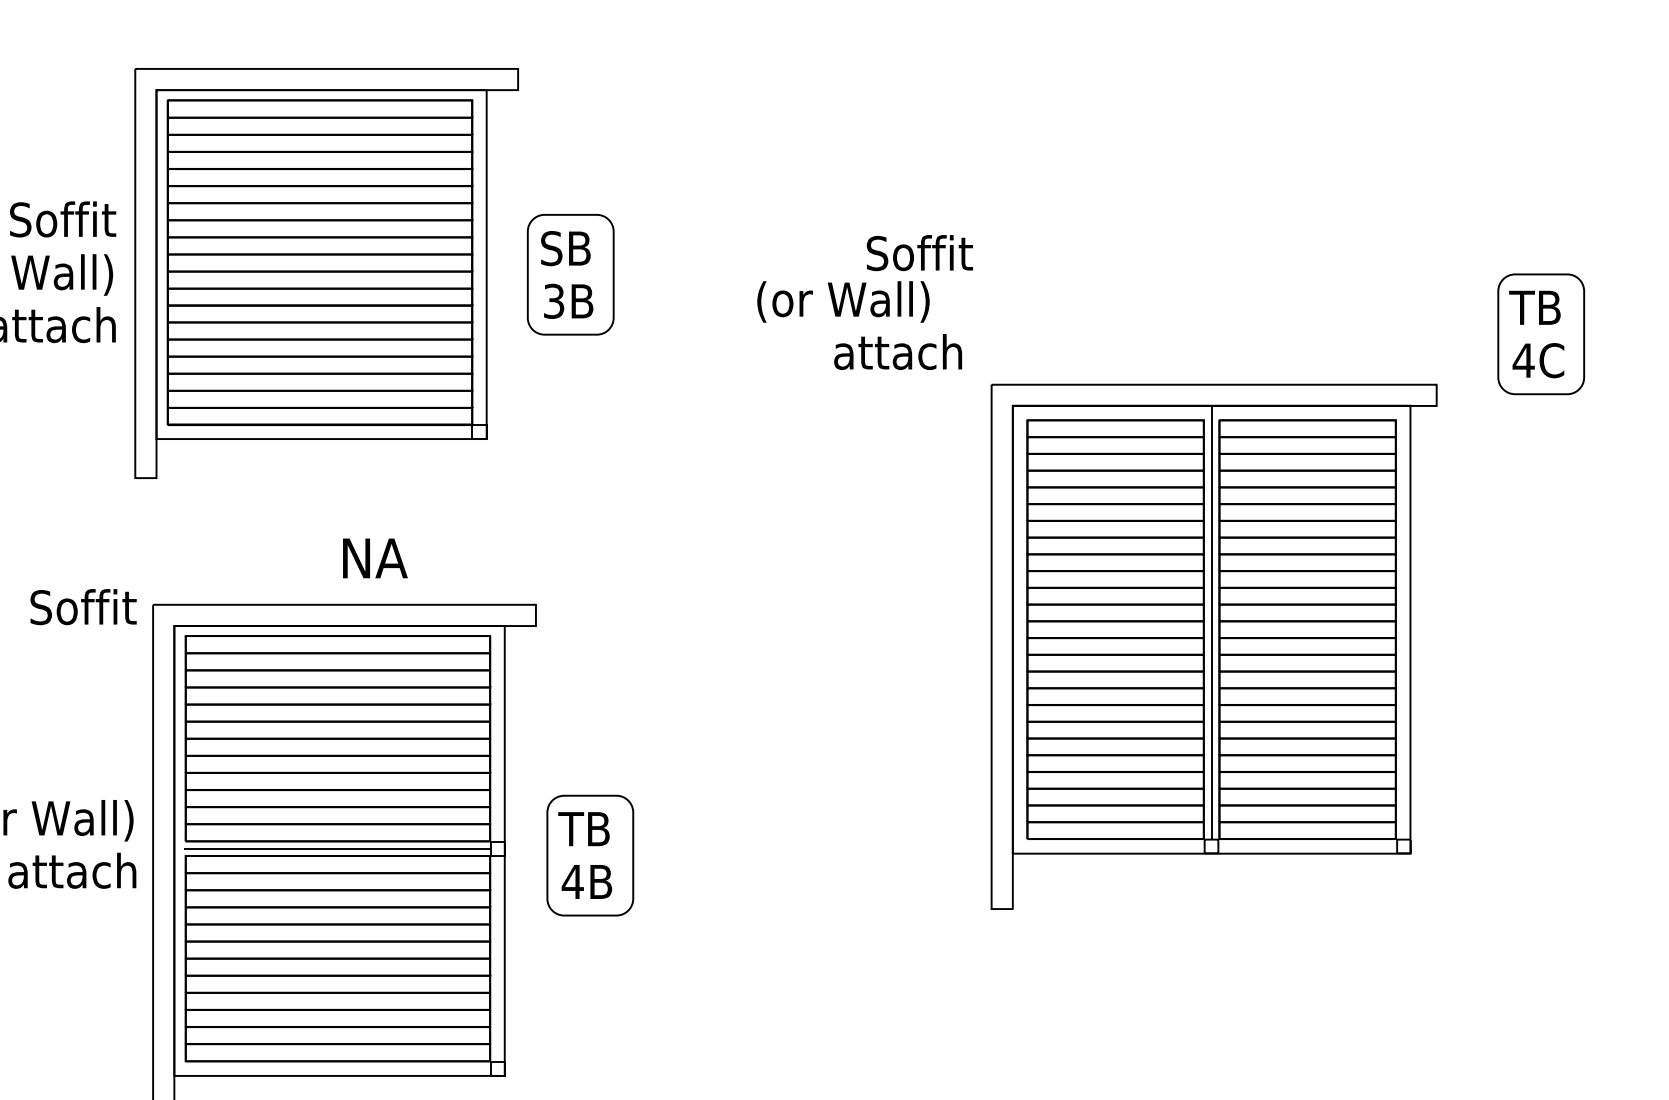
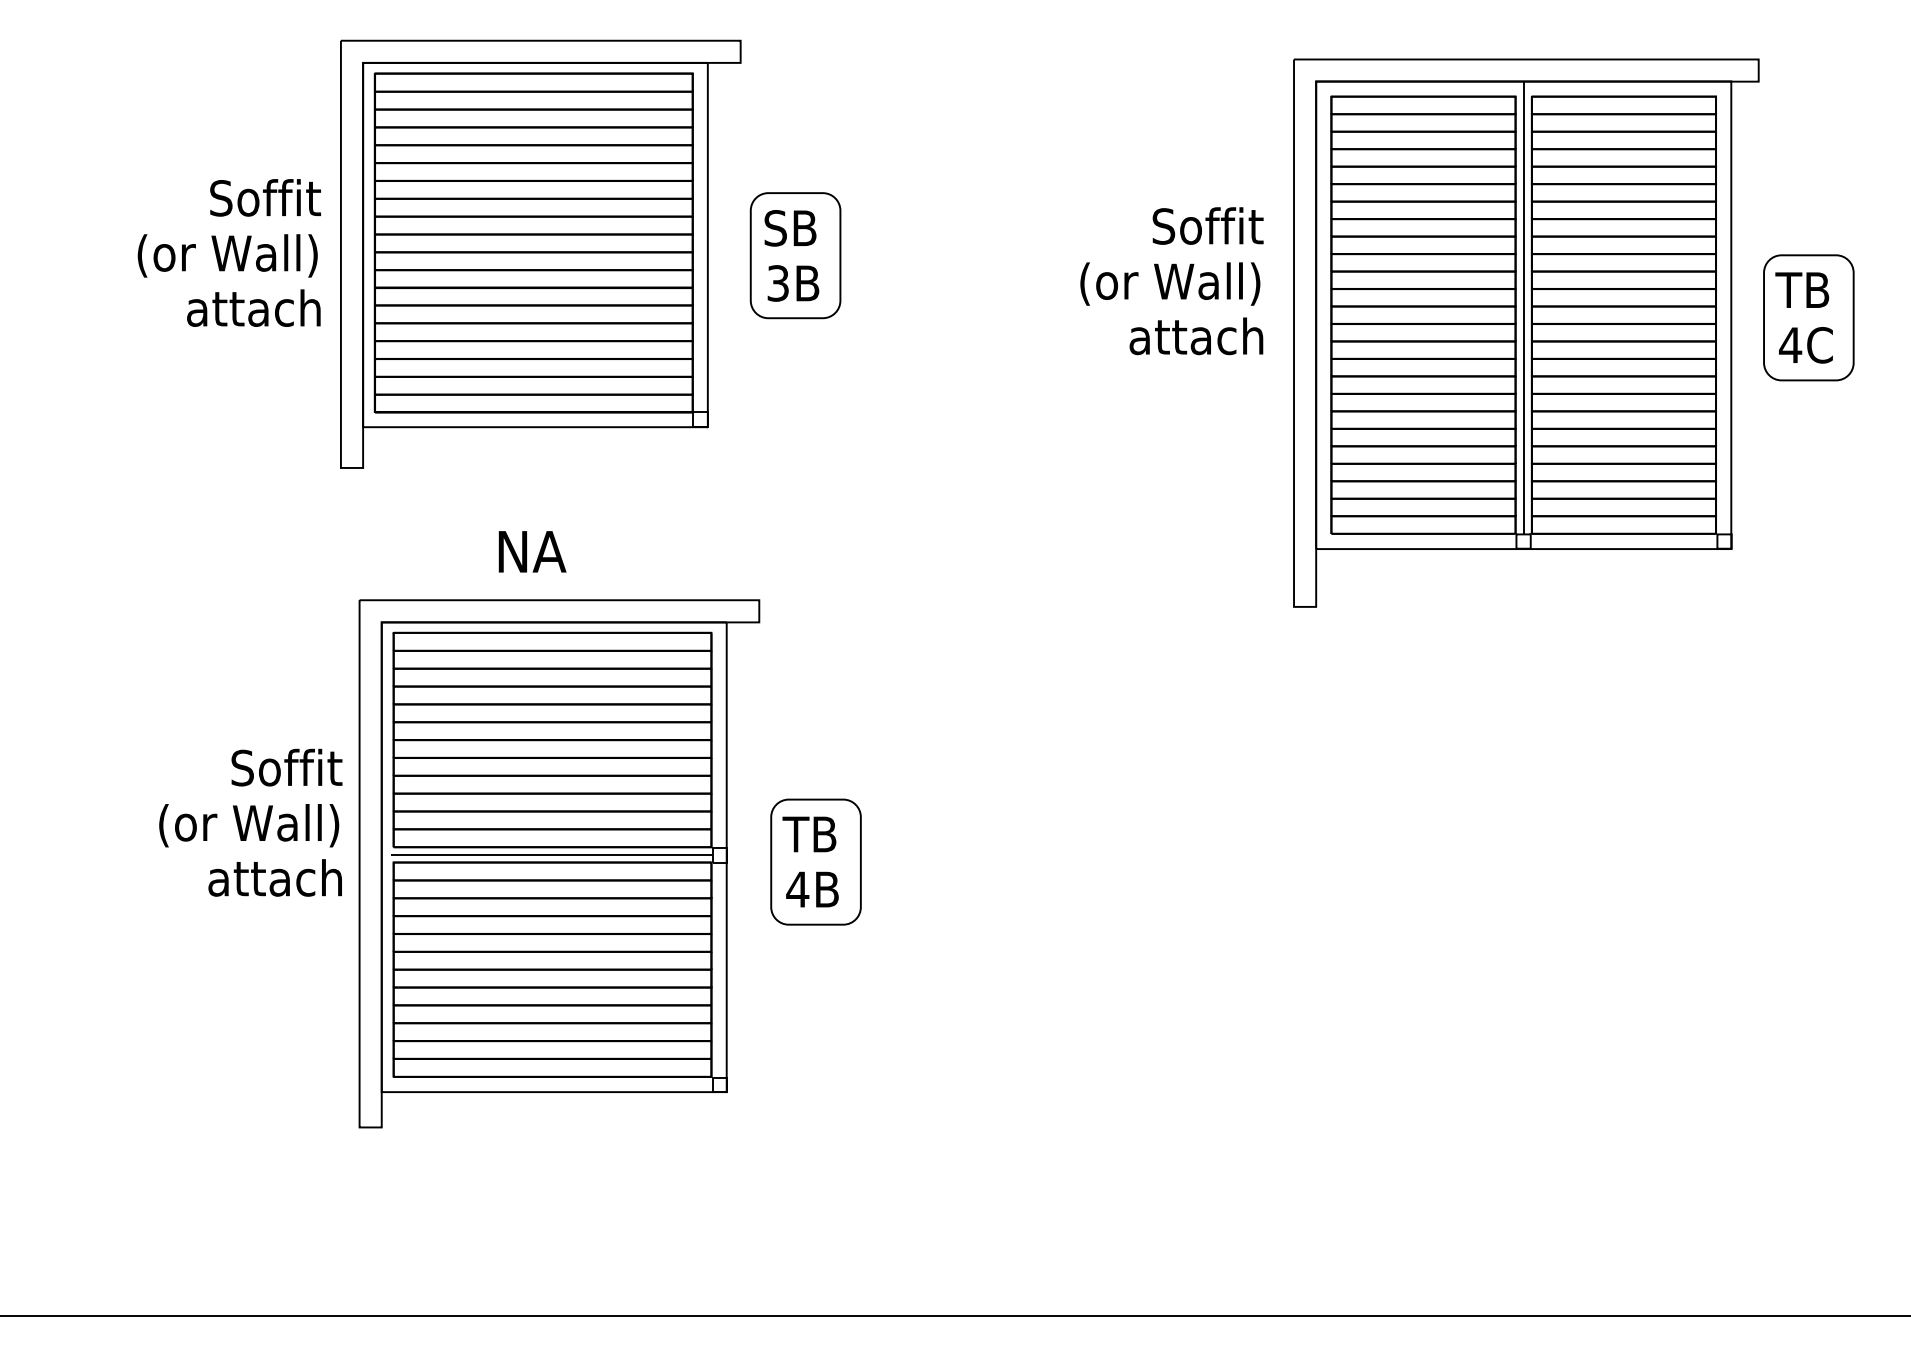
text: (919, 252) -> (1207, 225), moved
text: (843, 301) -> (1170, 283), moved
text: (898, 352) -> (1196, 336), moved
text: (375, 558) -> (532, 551), moved
text: (83, 606) -> (286, 767), moved
part: (1214, 646) -> (1526, 332), moved

